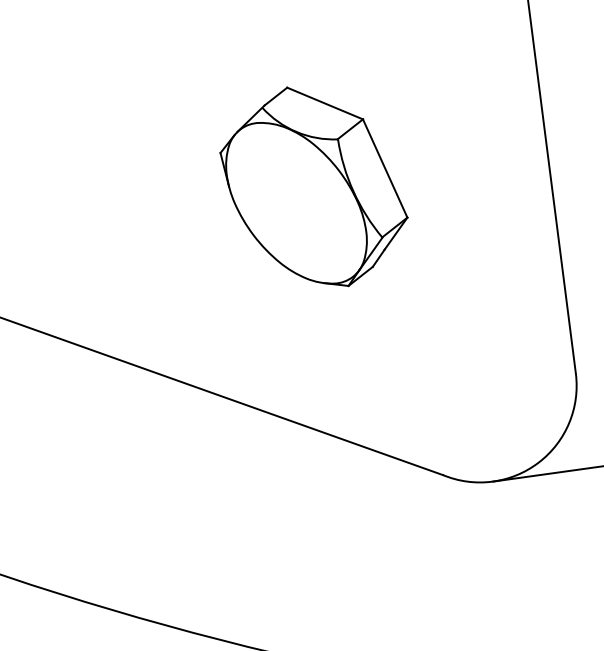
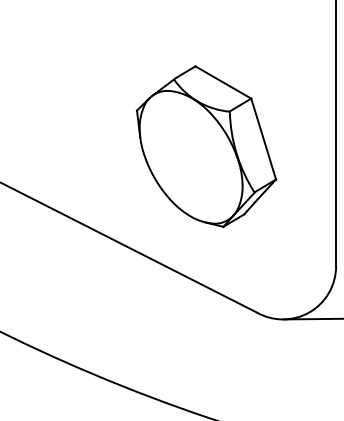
part: (314, 187) -> (206, 146), size x1.43

